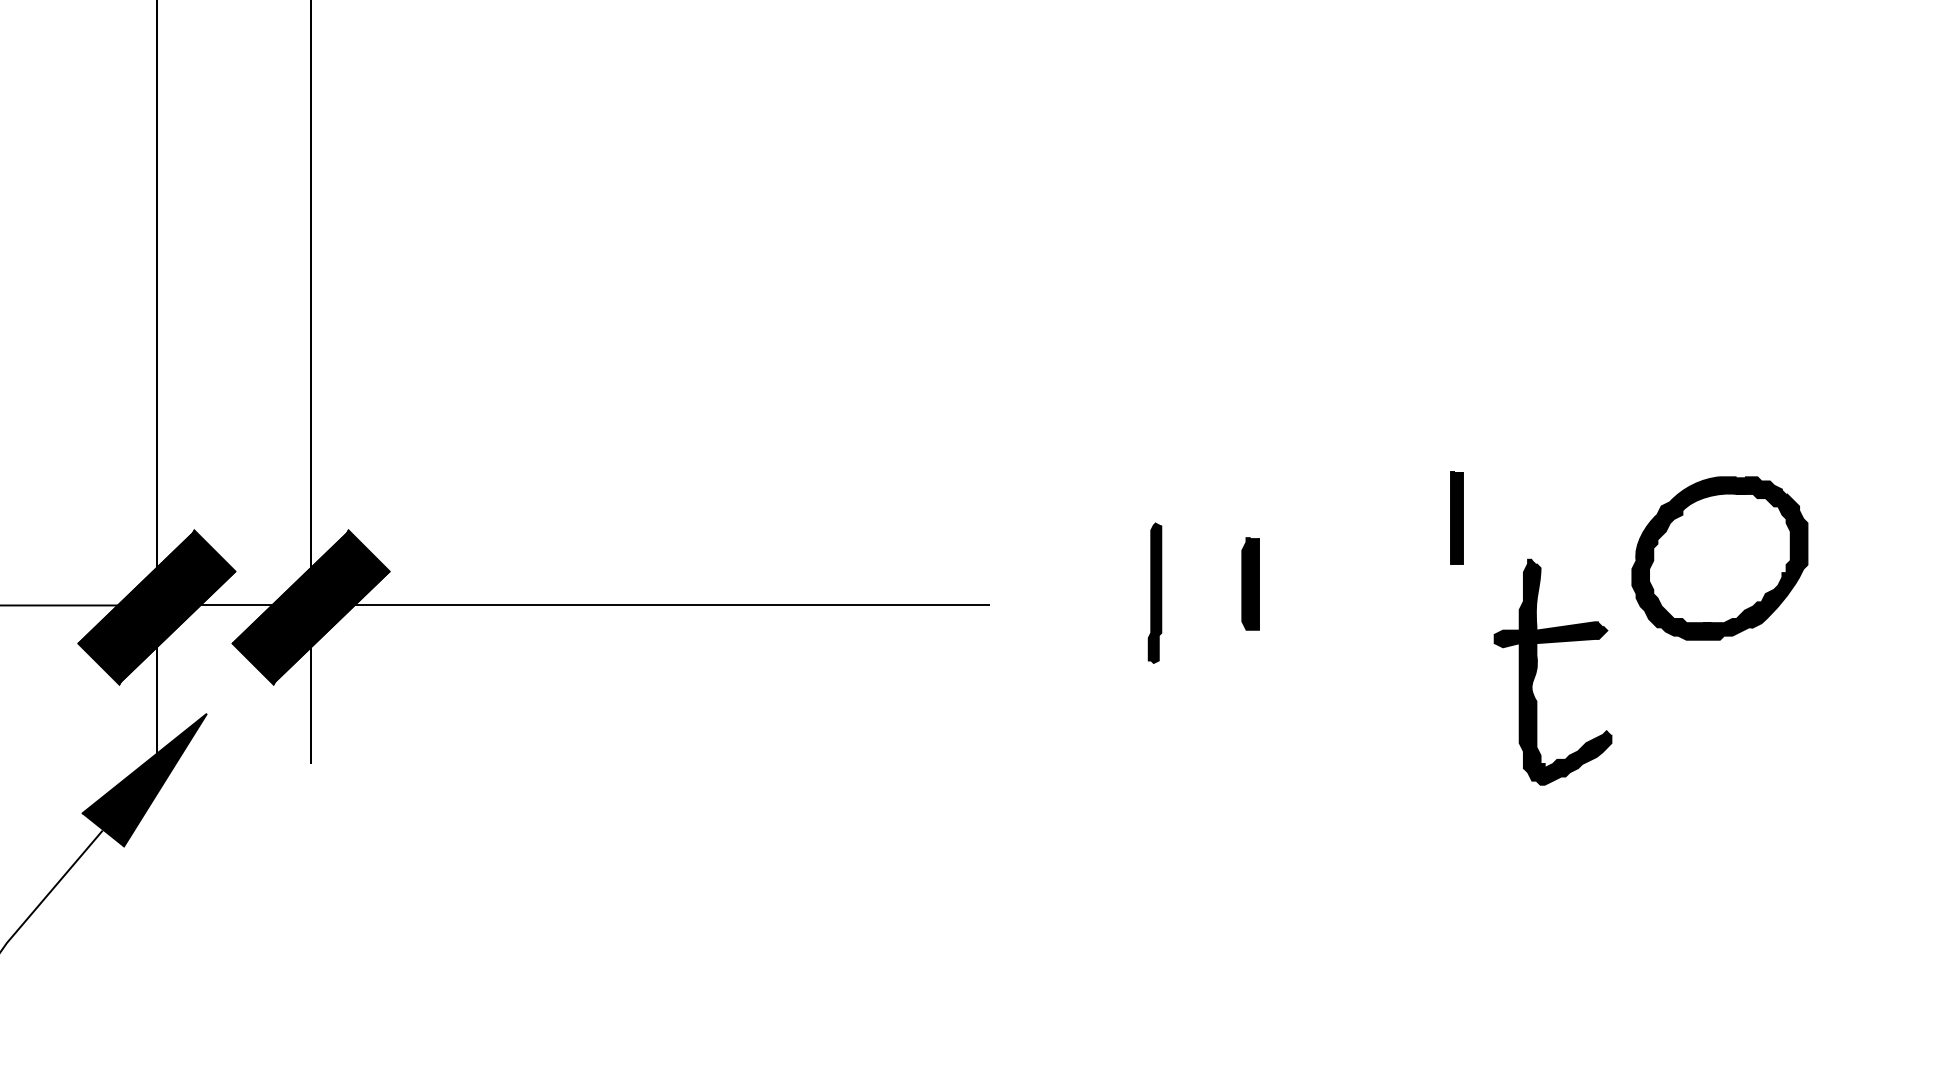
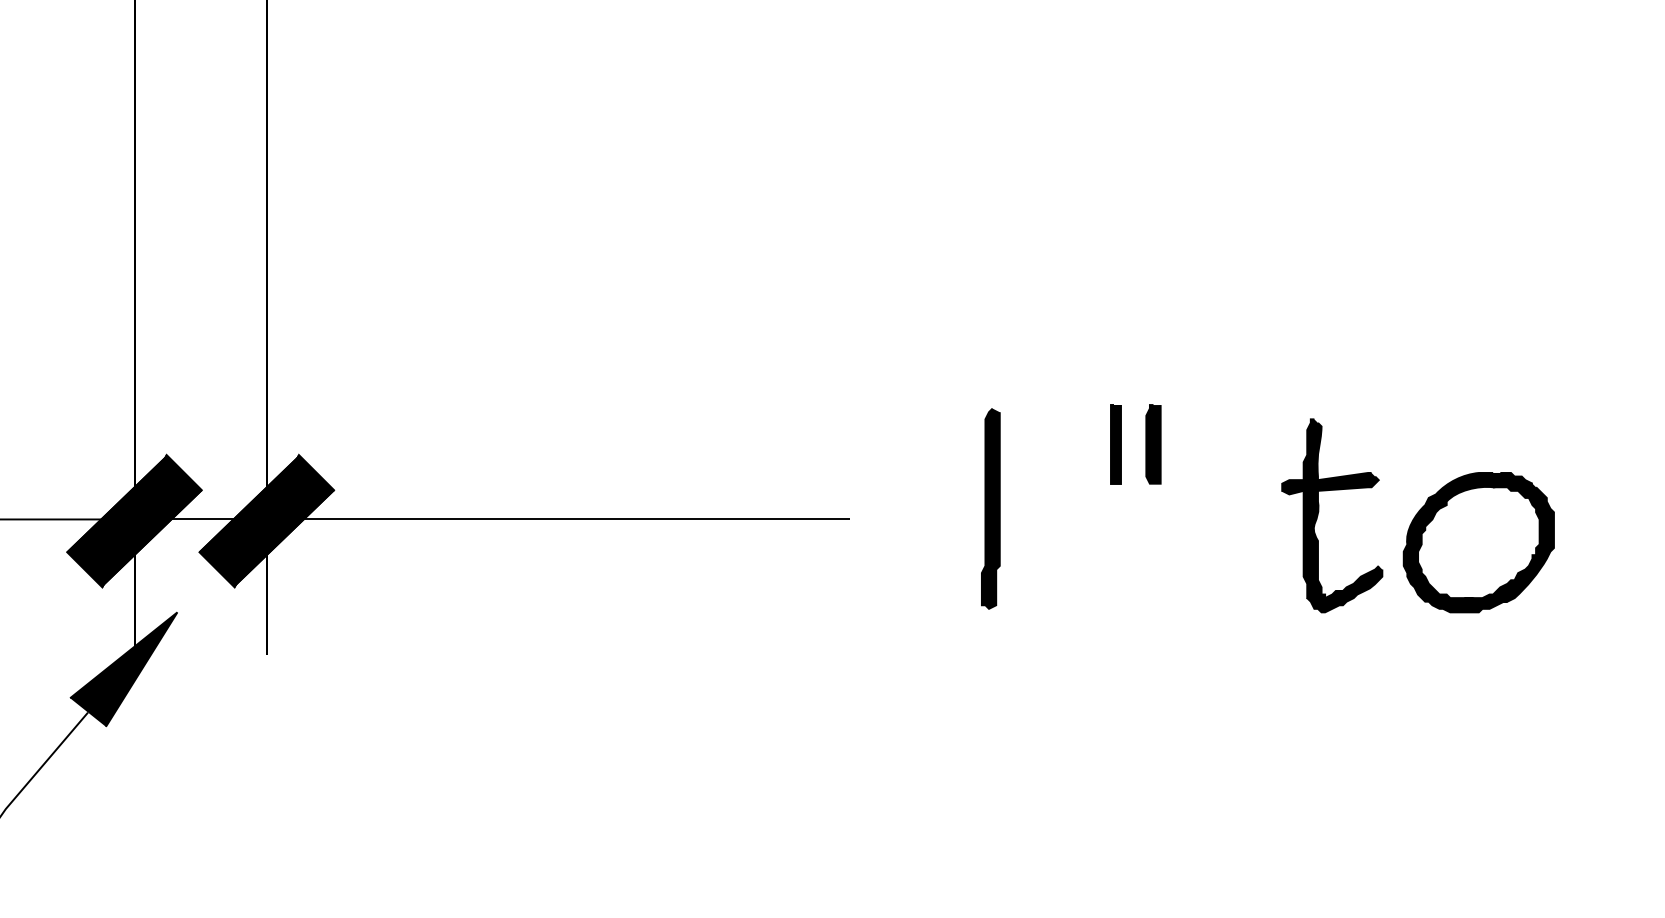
part: (1456, 517) -> (1115, 443), moved
part: (1719, 558) -> (1478, 542), moved
part: (1250, 583) -> (1153, 443), moved
part: (1154, 592) -> (990, 508), size x1.67
part: (1537, 669) -> (1318, 513), moved

